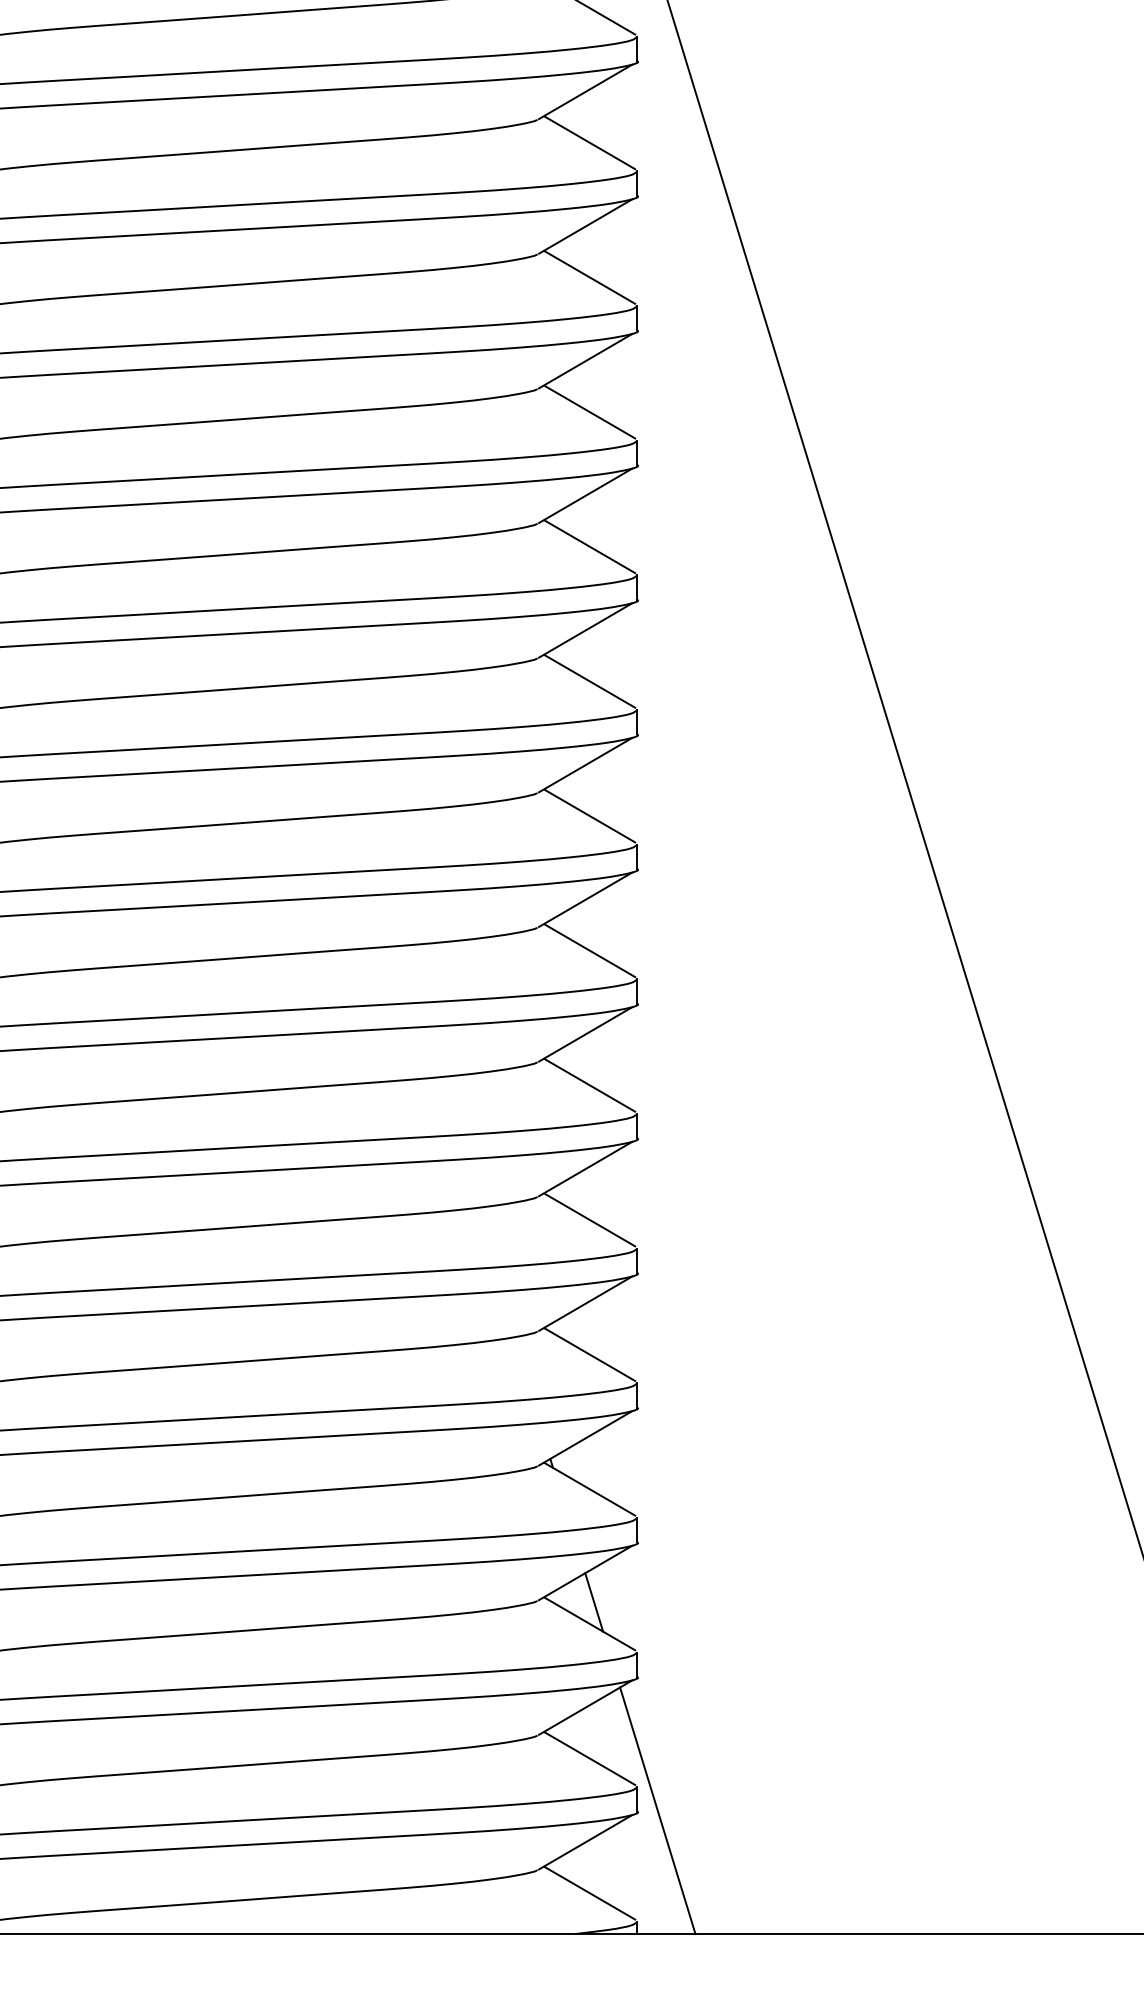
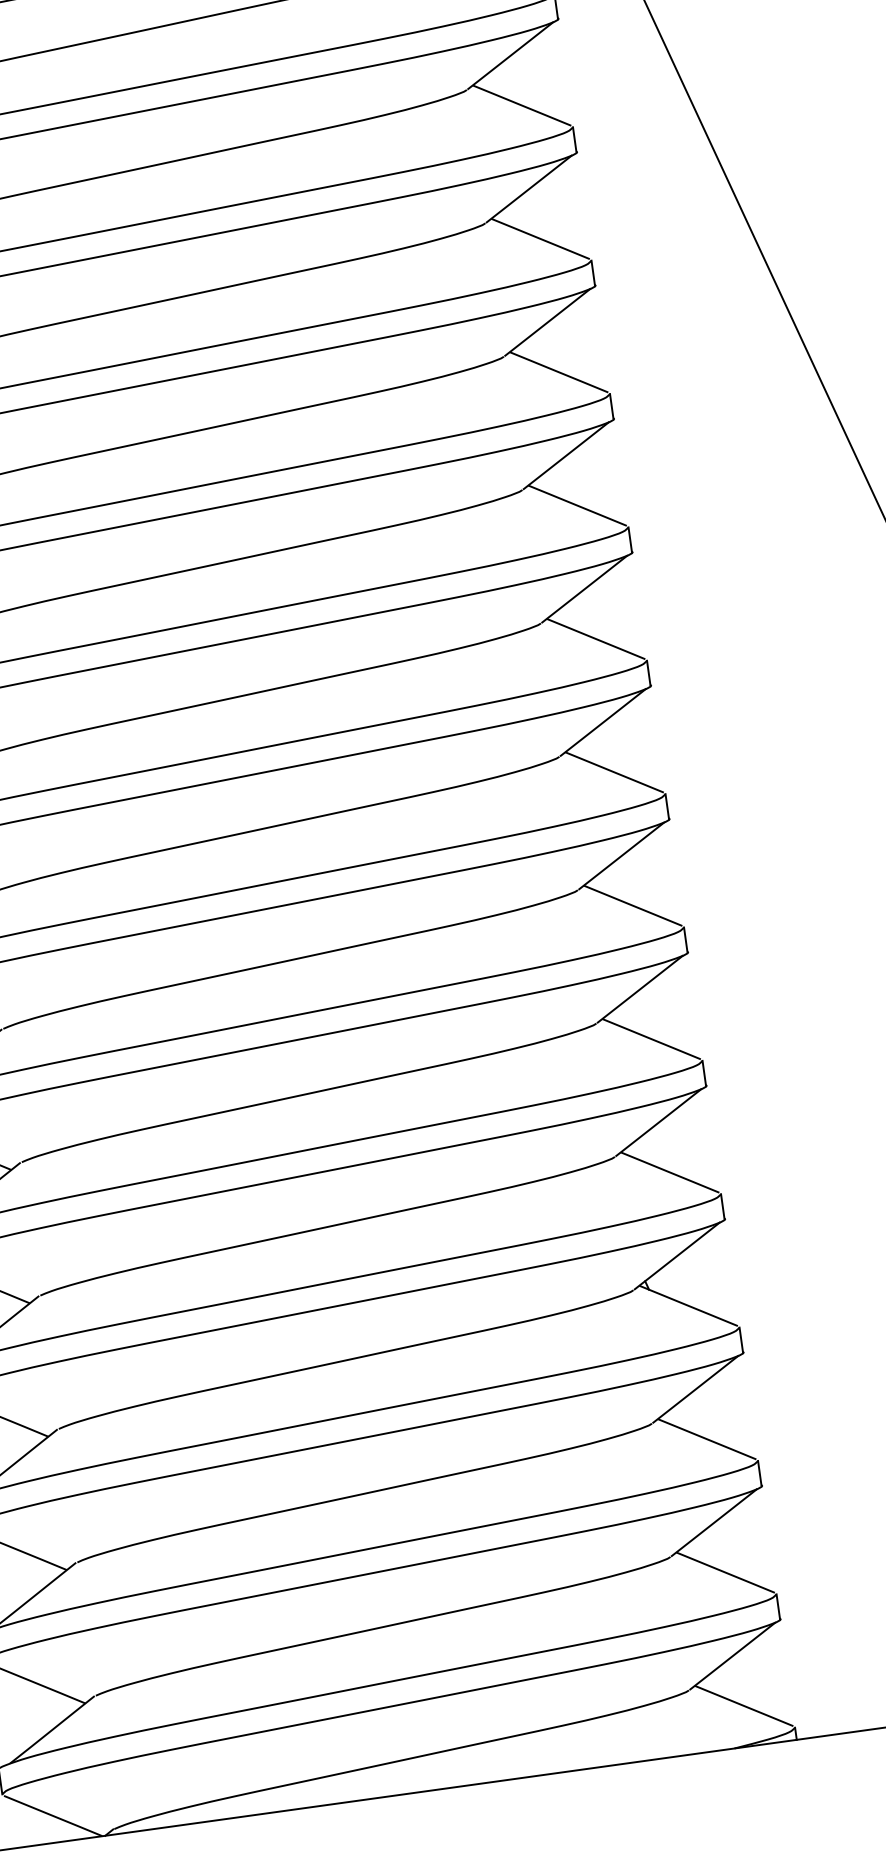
line: (594, 1602) -> (708, 1417), removed
line: (657, 1810) -> (799, 1614), removed

